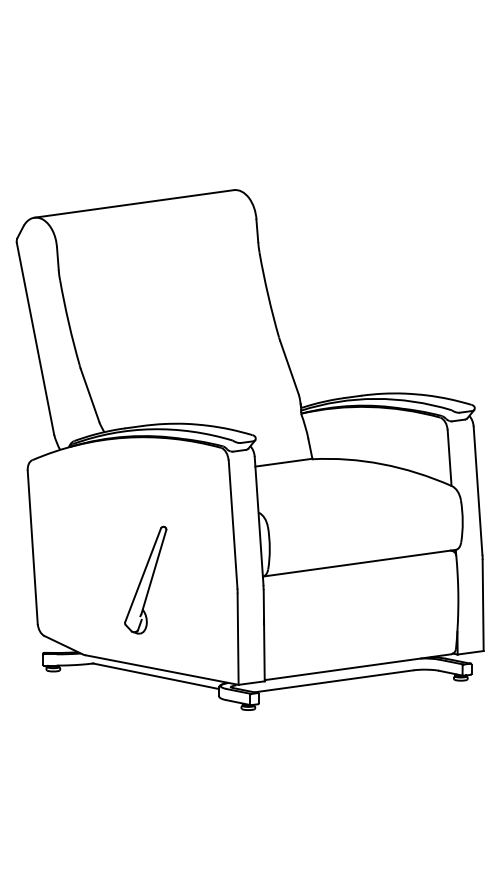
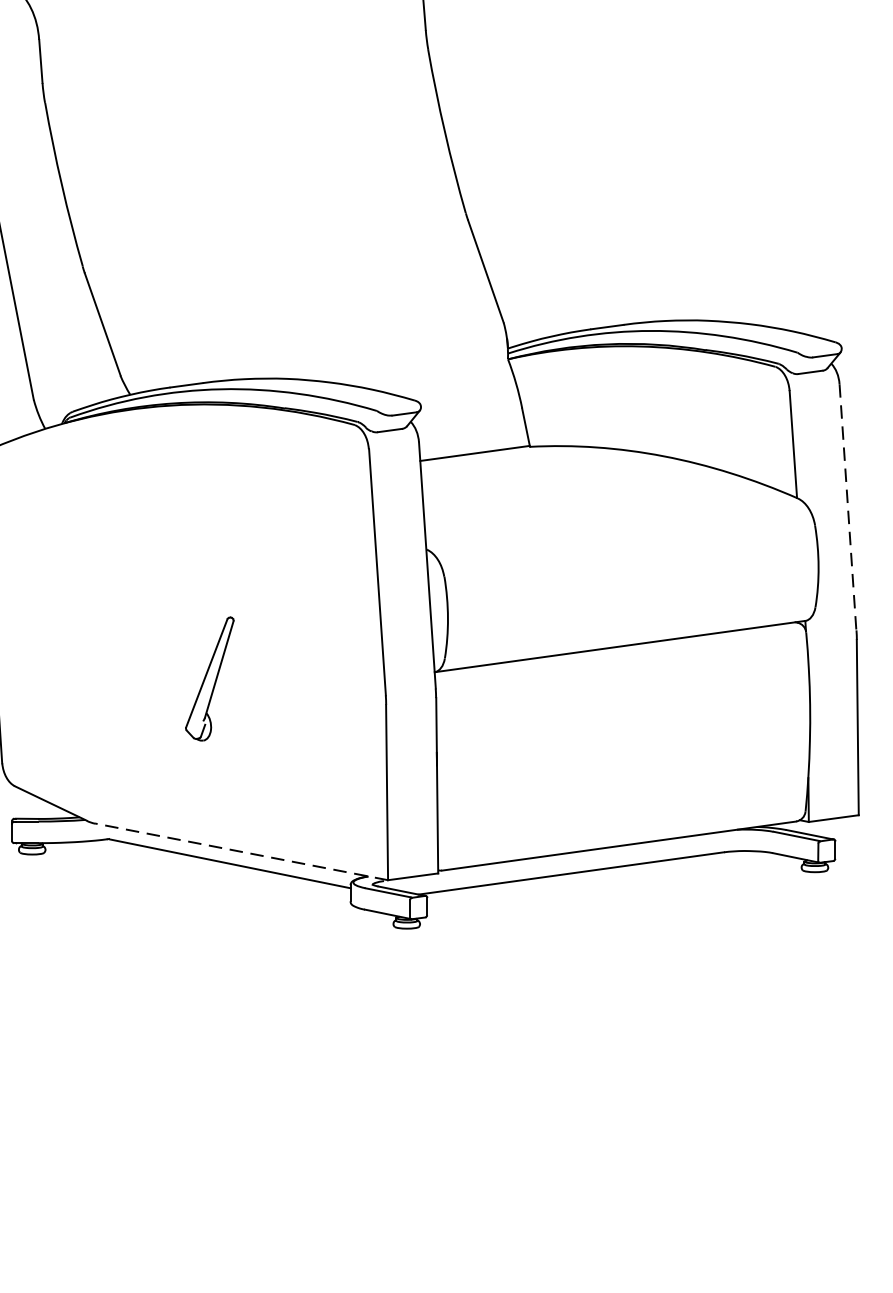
line: (478, 491) -> (848, 508), solid -> dashed
part: (145, 579) -> (209, 677), size x0.6
line: (162, 670) -> (241, 852), solid -> dashed

